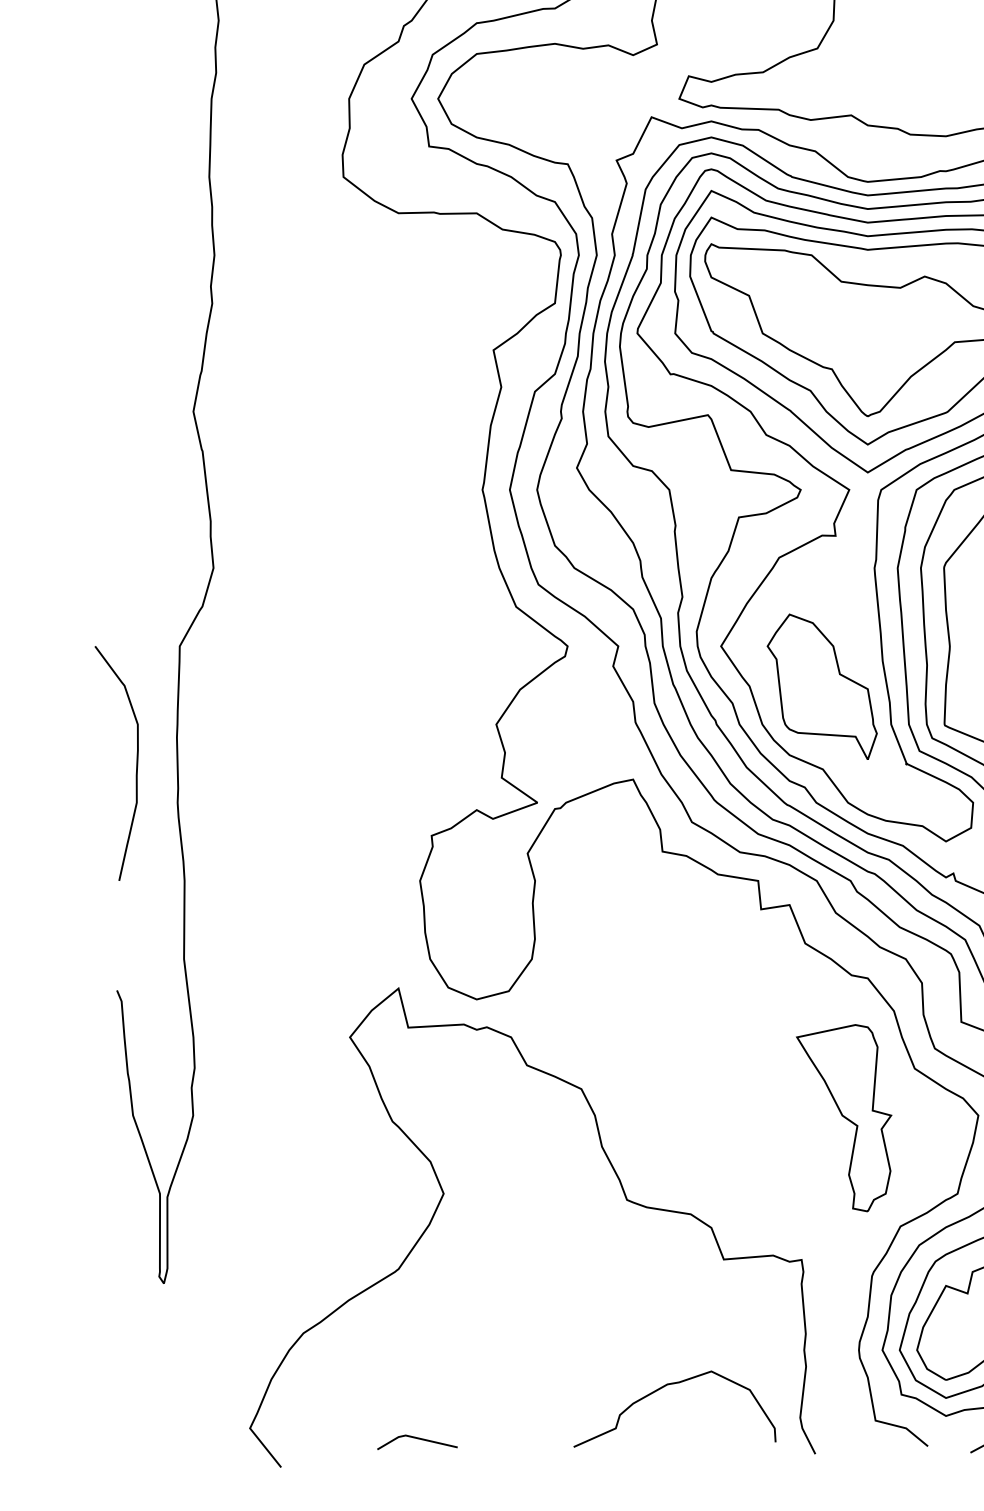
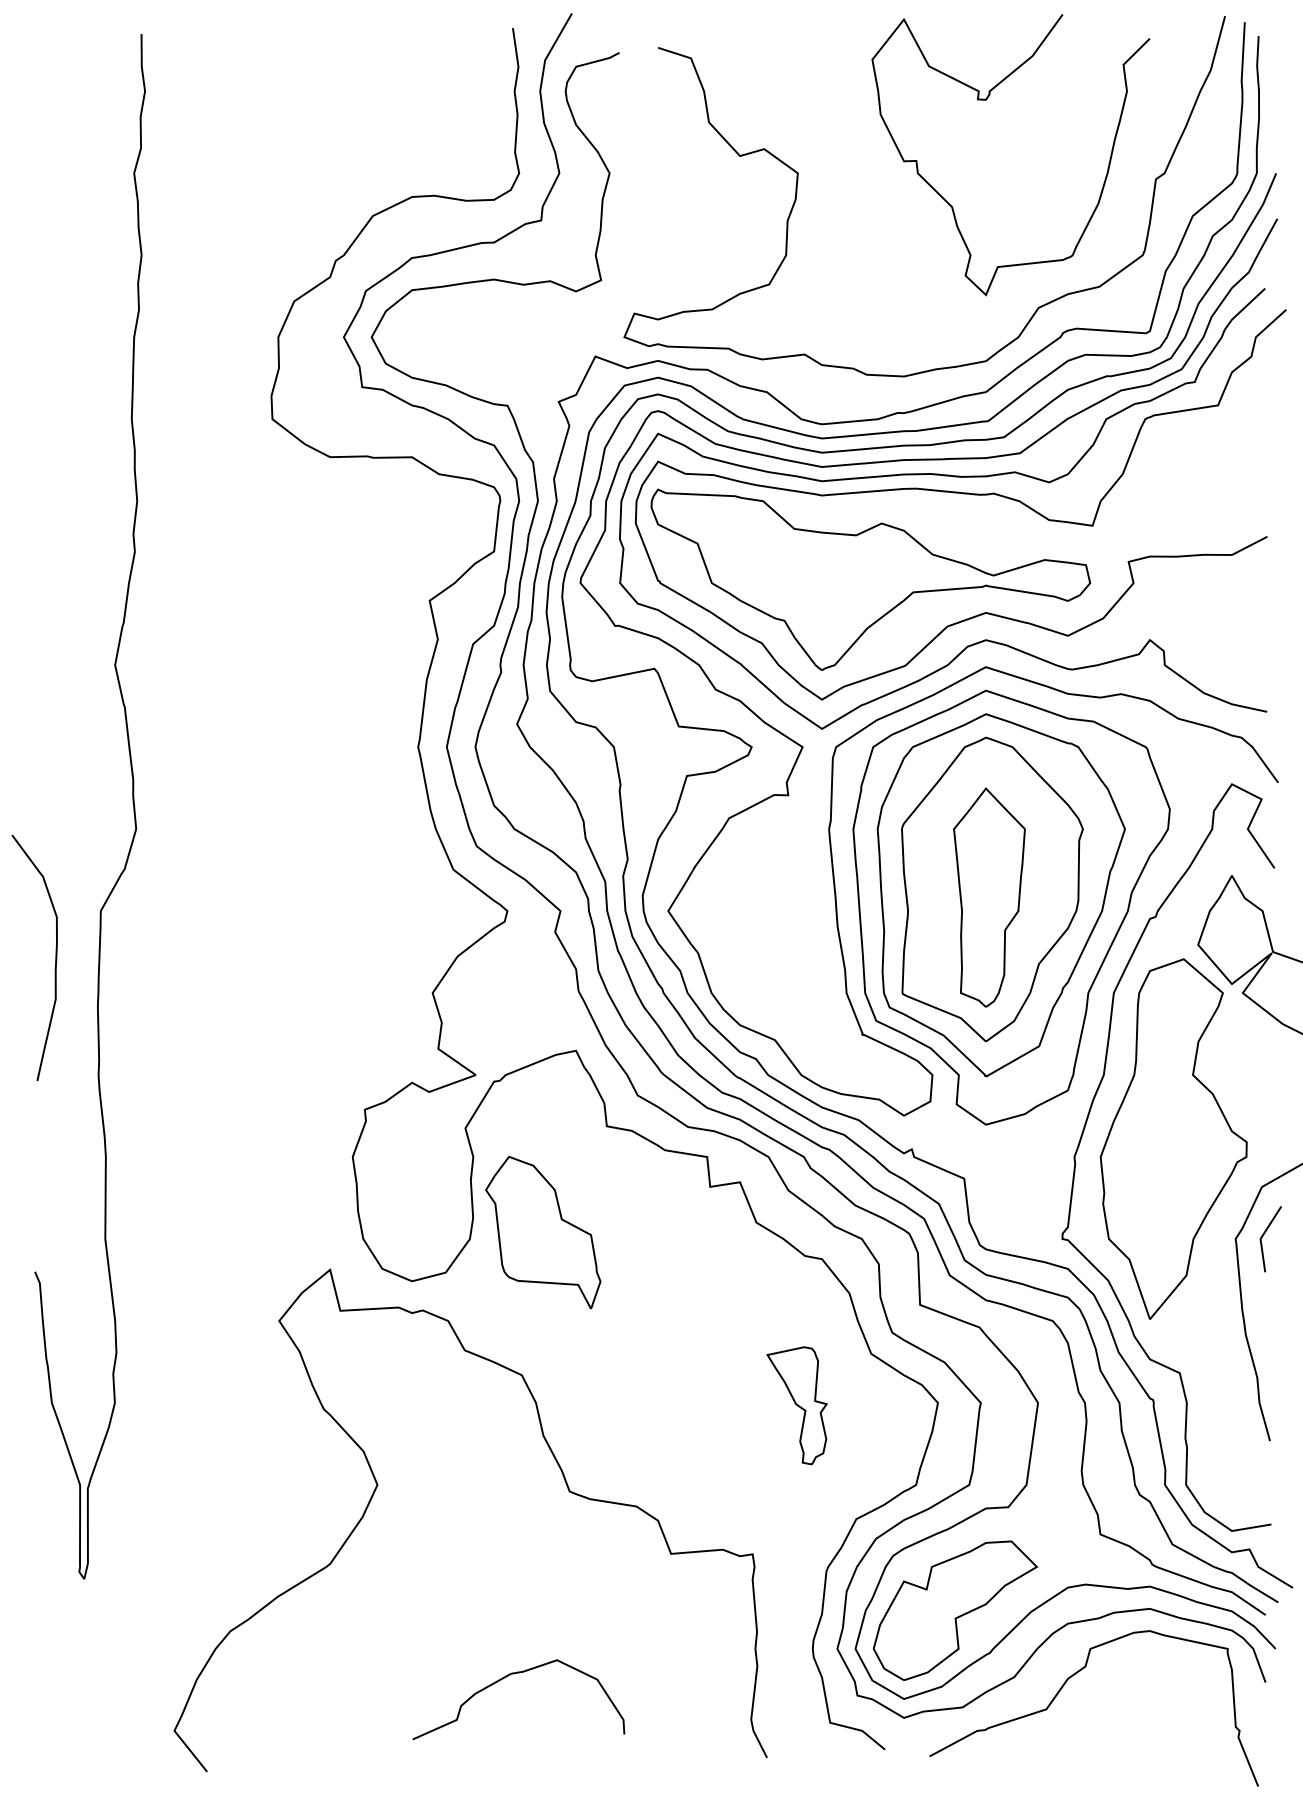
part: (822, 686) -> (543, 1232), moved
curve: (136, 763) -> (55, 957), moved
part: (843, 1117) -> (796, 1405), size x0.6
curve: (660, 1389) -> (503, 1679), moved
line: (417, 1439) -> (350, 1742), removed

